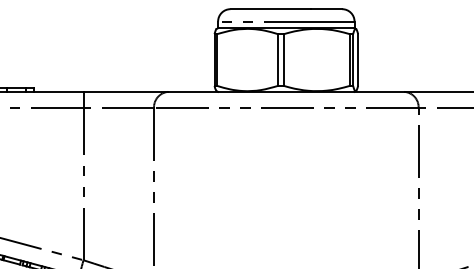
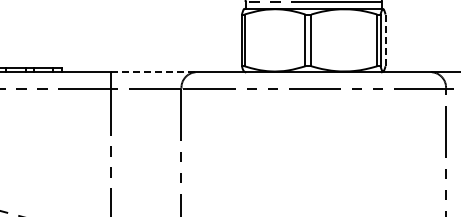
line: (358, 60) -> (385, 40), solid -> dashed
line: (126, 91) -> (153, 71), solid -> dashed

